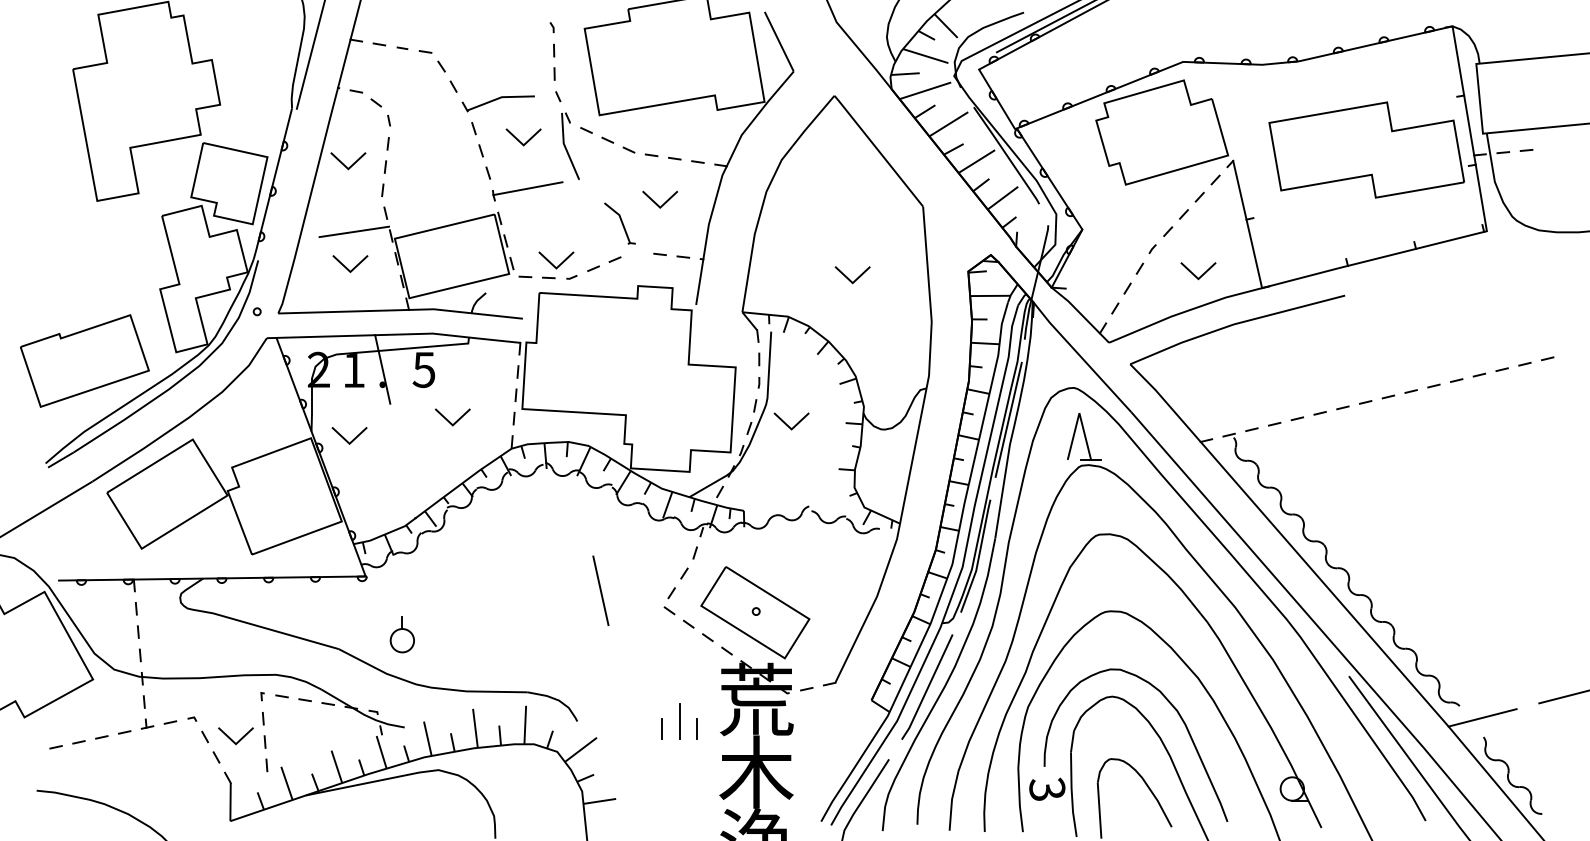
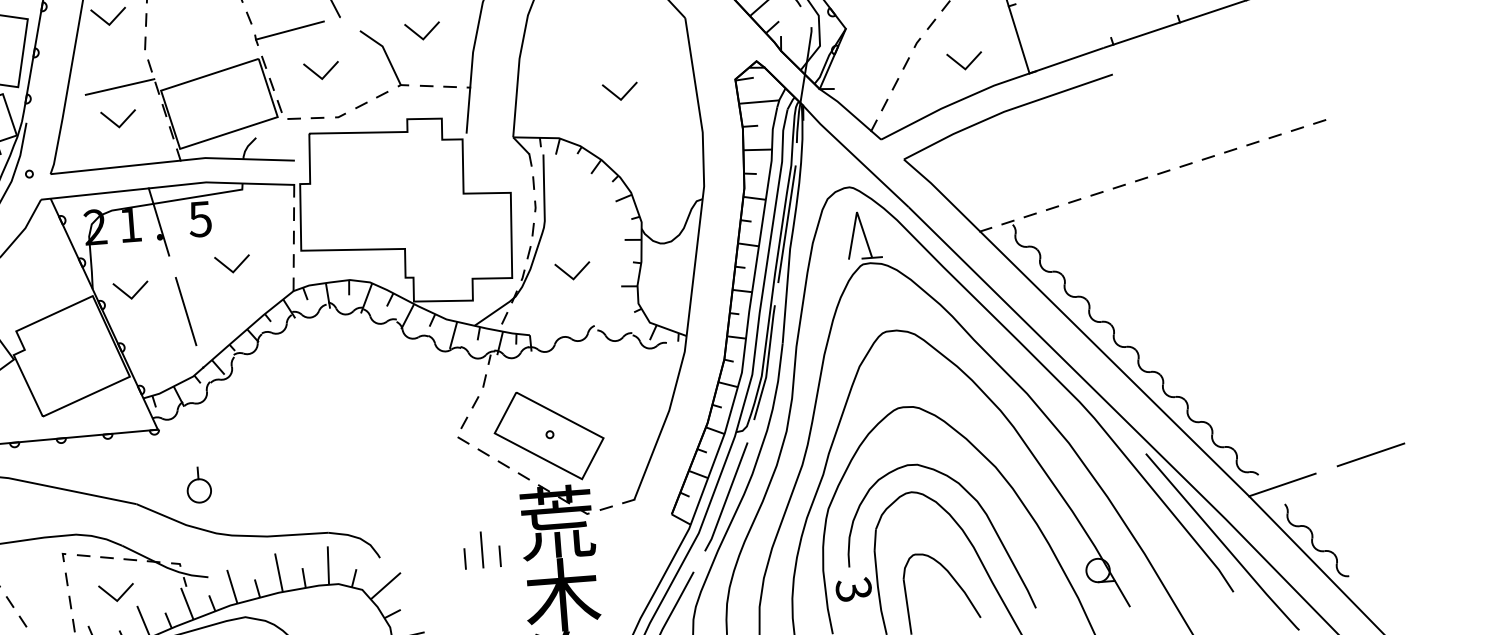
part: (619, 223) -> (383, 58), size x1.43
line: (552, 263) -> (317, 74), moved
line: (787, 424) -> (569, 274), moved
line: (600, 590) -> (185, 311), moved
line: (231, 738) -> (112, 595), moved

